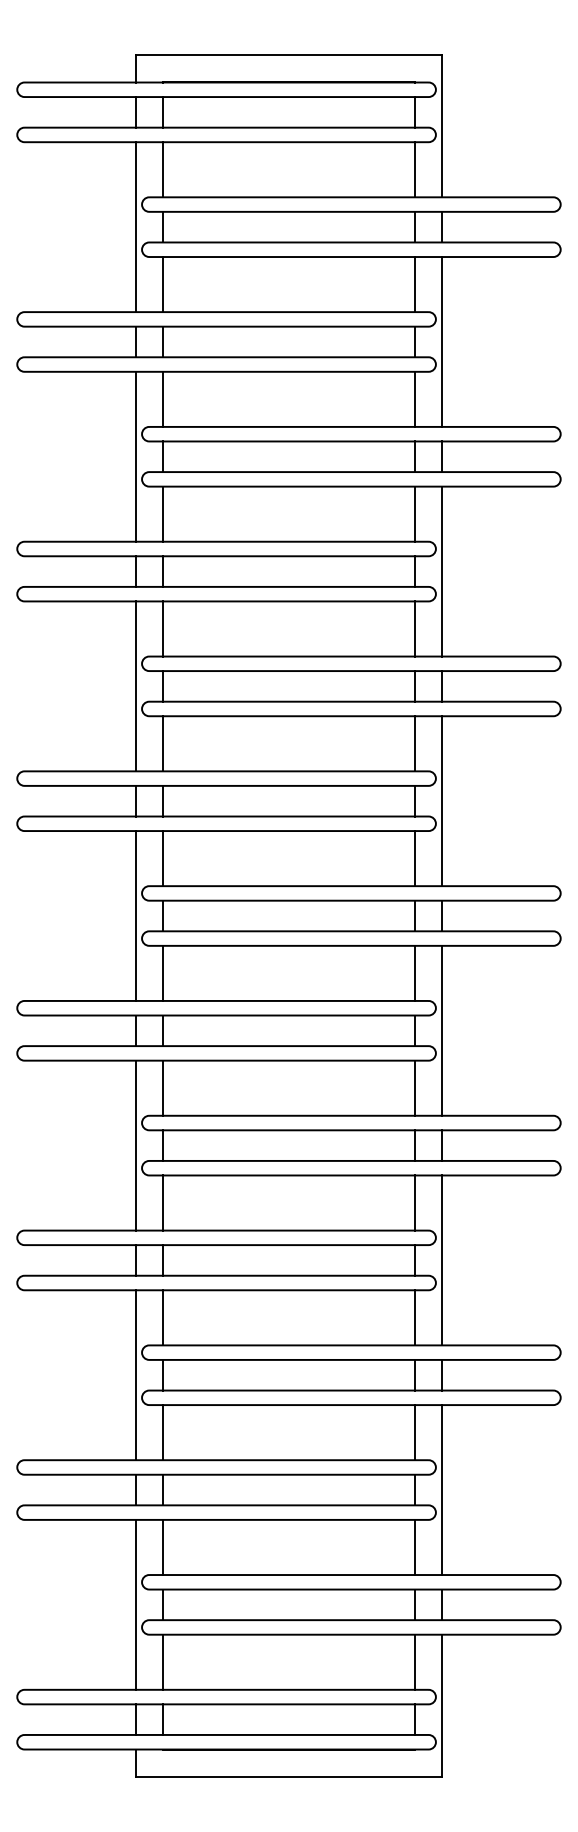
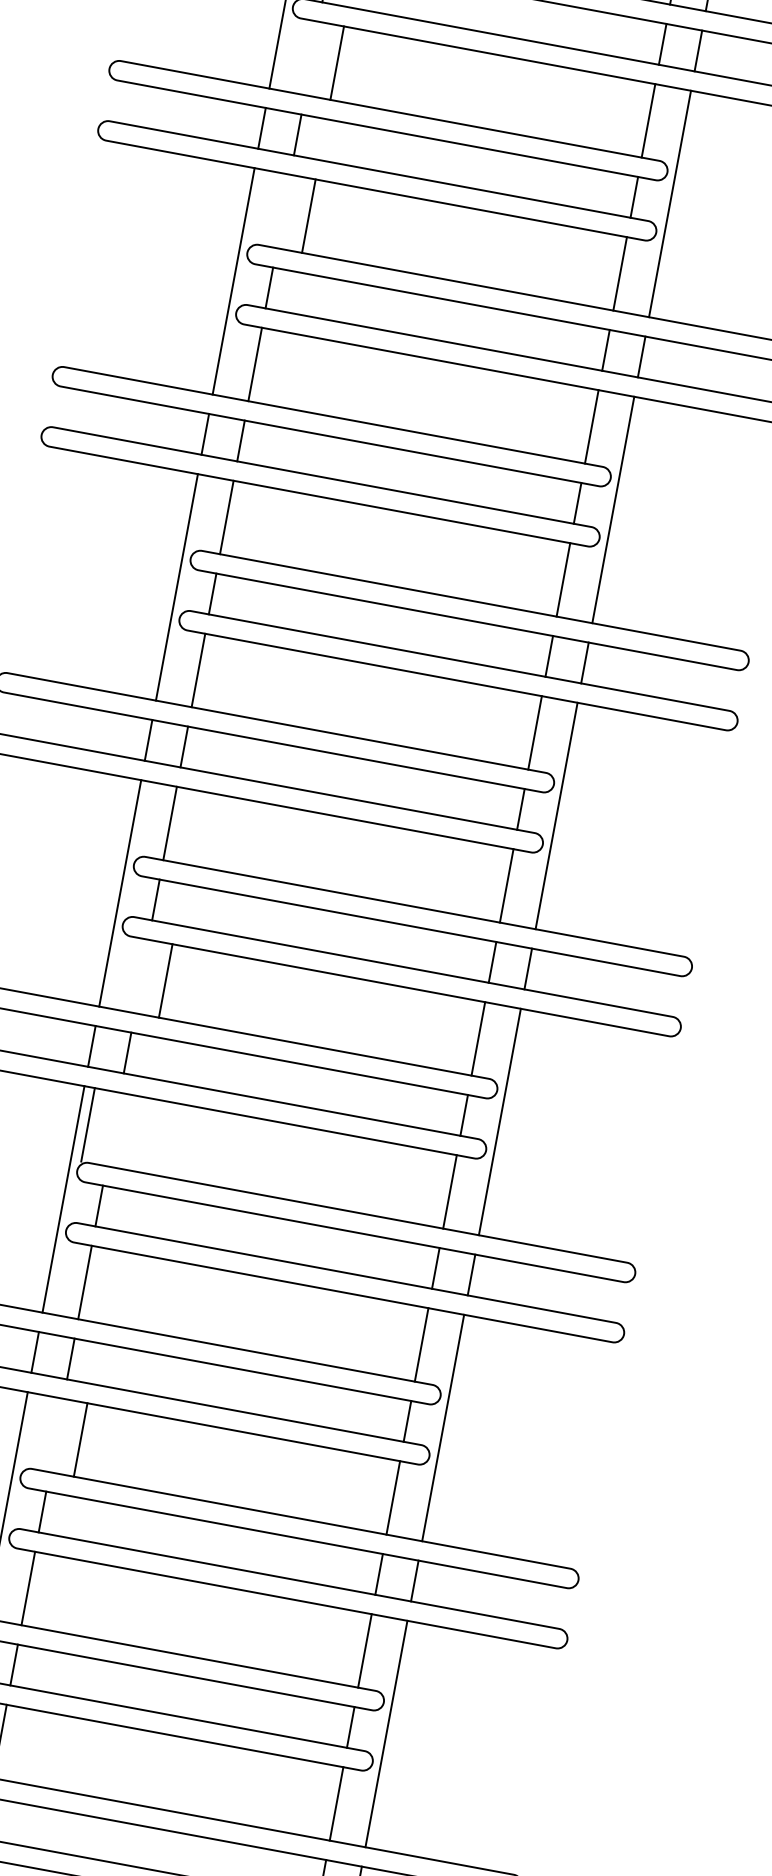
line: (162, 284) -> (336, 63), moved
line: (162, 398) -> (308, 214), moved
line: (162, 972) -> (165, 979), moved
line: (162, 1087) -> (87, 1123), moved
line: (162, 1317) -> (80, 1439), moved

